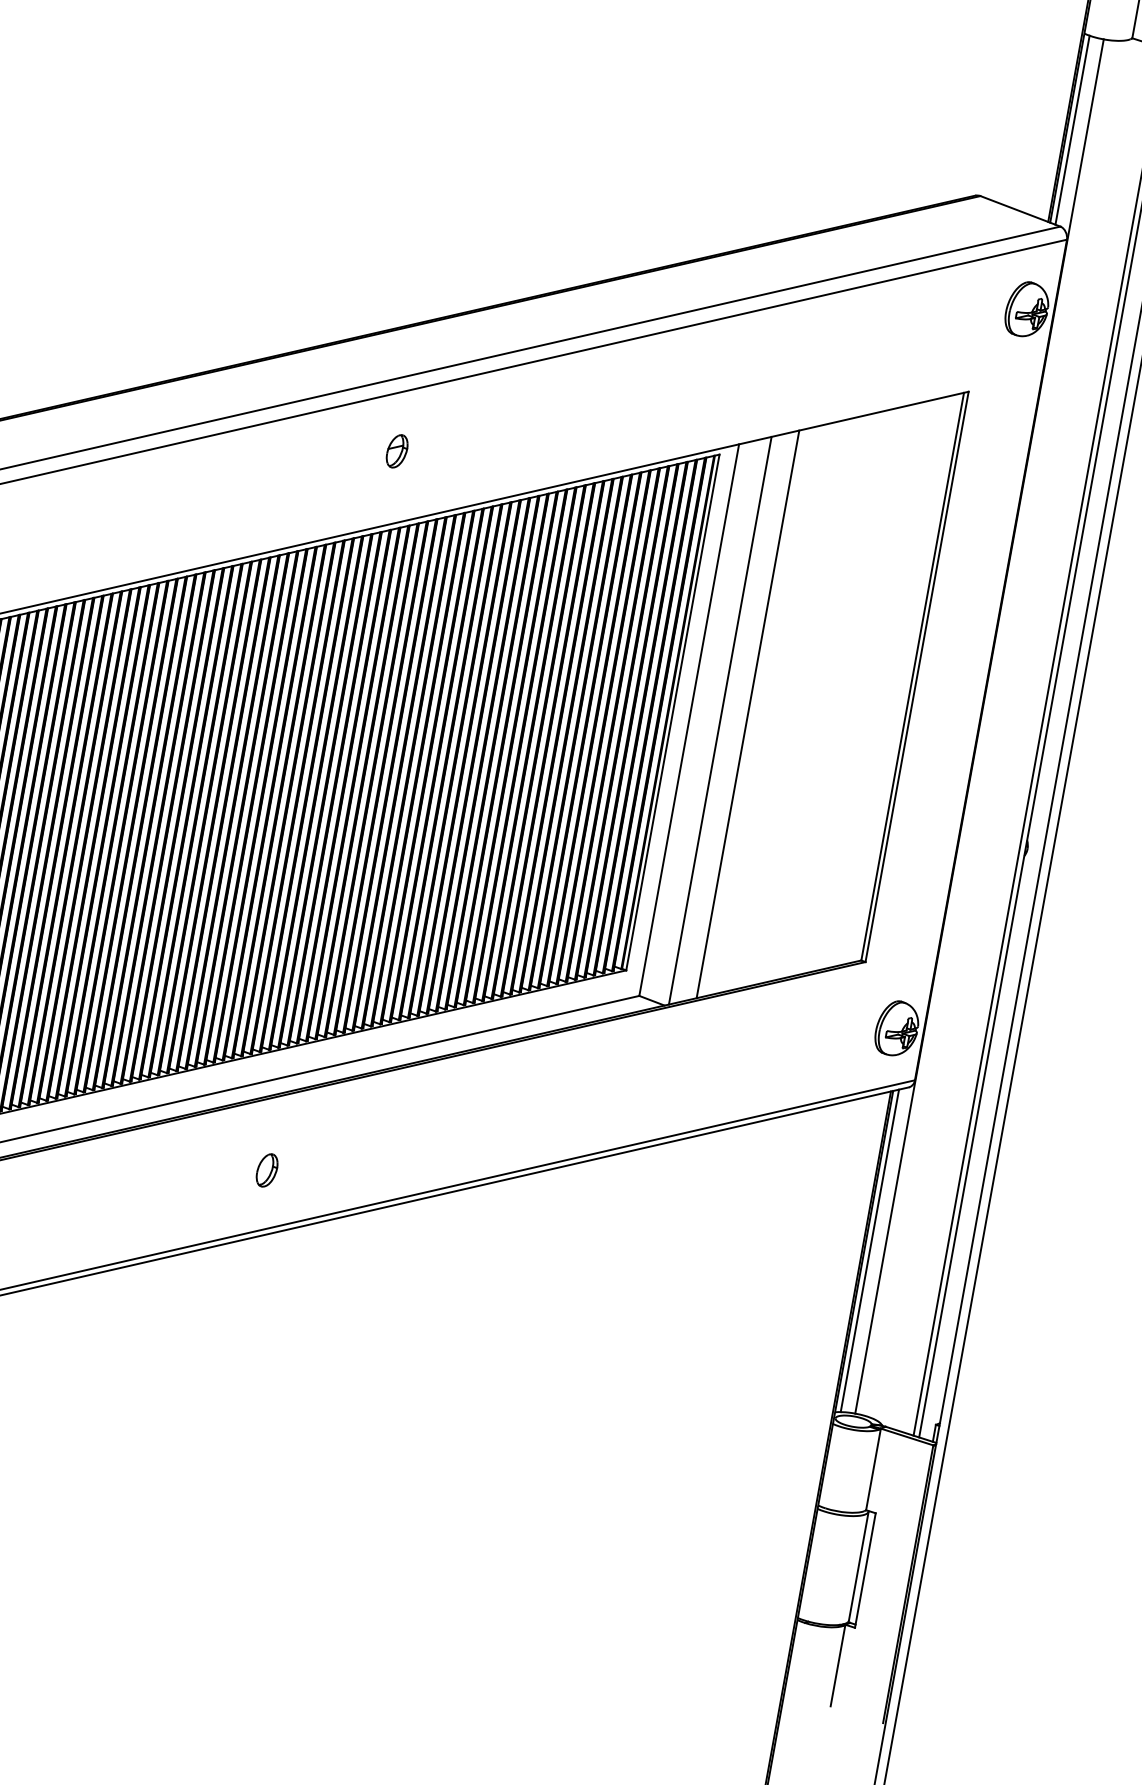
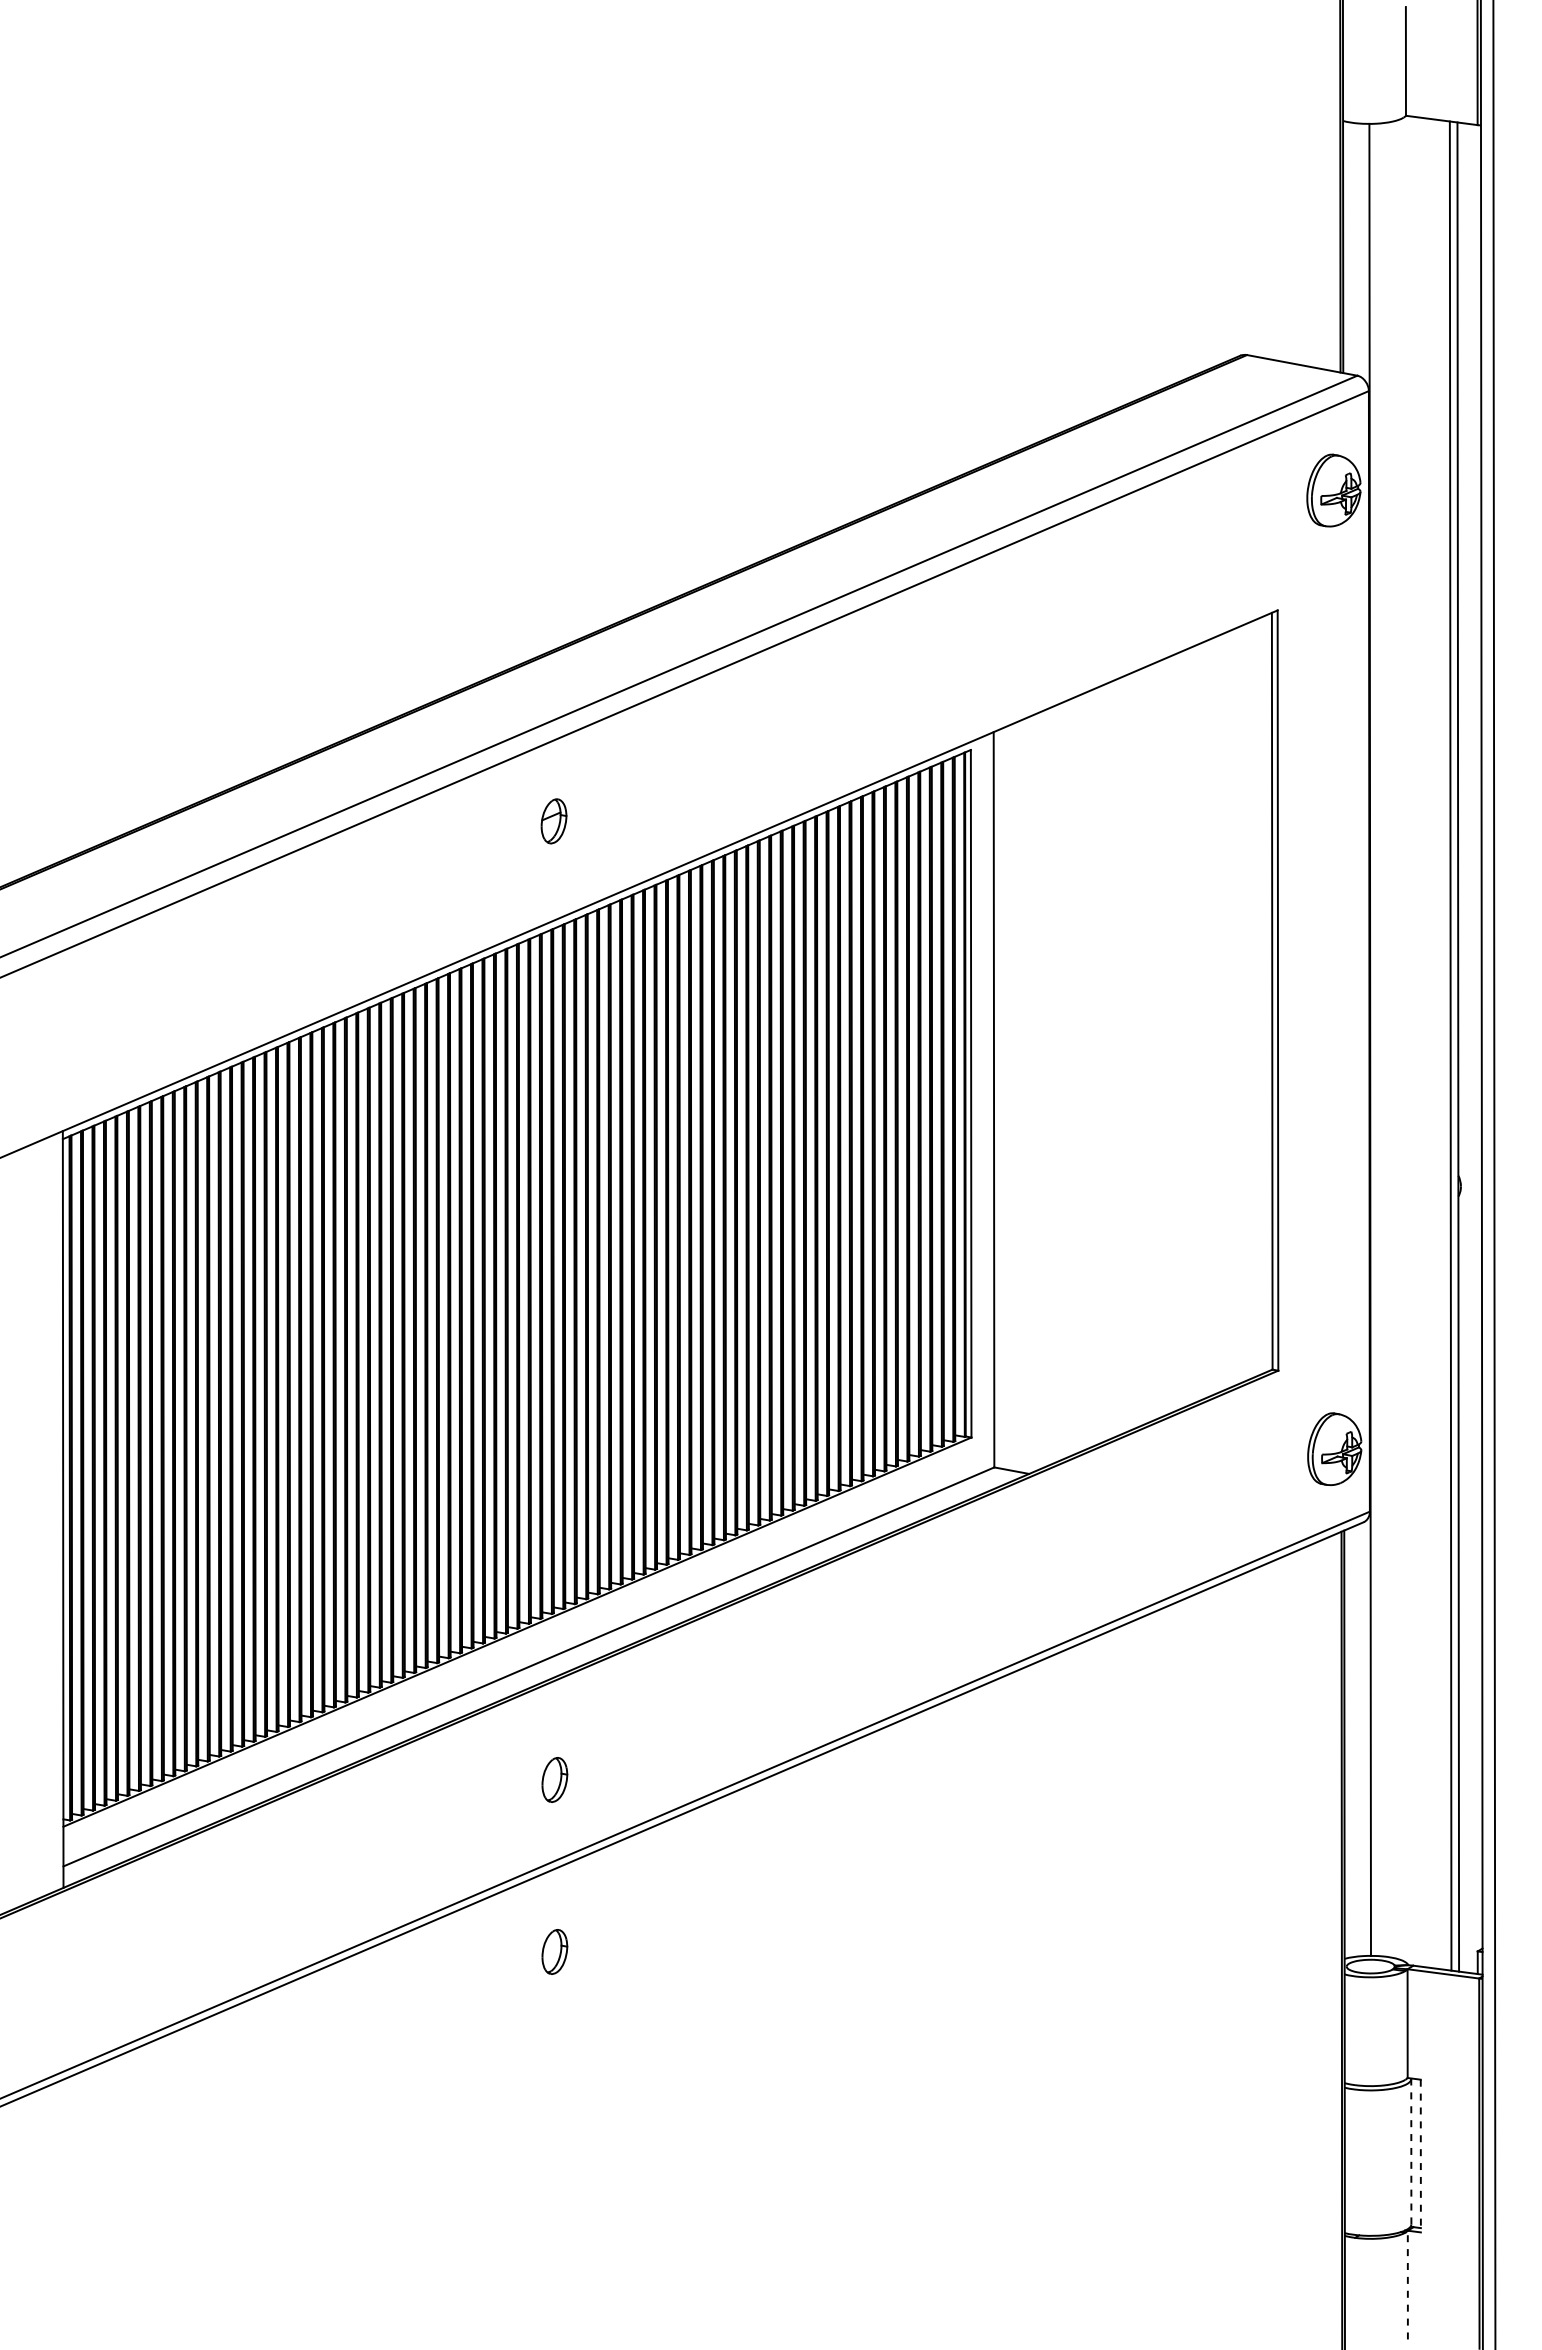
line: (1072, 130) -> (1350, 248), removed
line: (747, 714) -> (1068, 1078), removed
line: (719, 720) -> (1033, 1092), removed
line: (869, 1250) -> (1351, 1742), removed
part: (243, 1299) -> (554, 1951), added
line: (858, 1565) -> (1411, 2151), solid -> dashed
line: (865, 1570) -> (1420, 2156), solid -> dashed
line: (837, 1665) -> (1407, 2284), solid -> dashed

